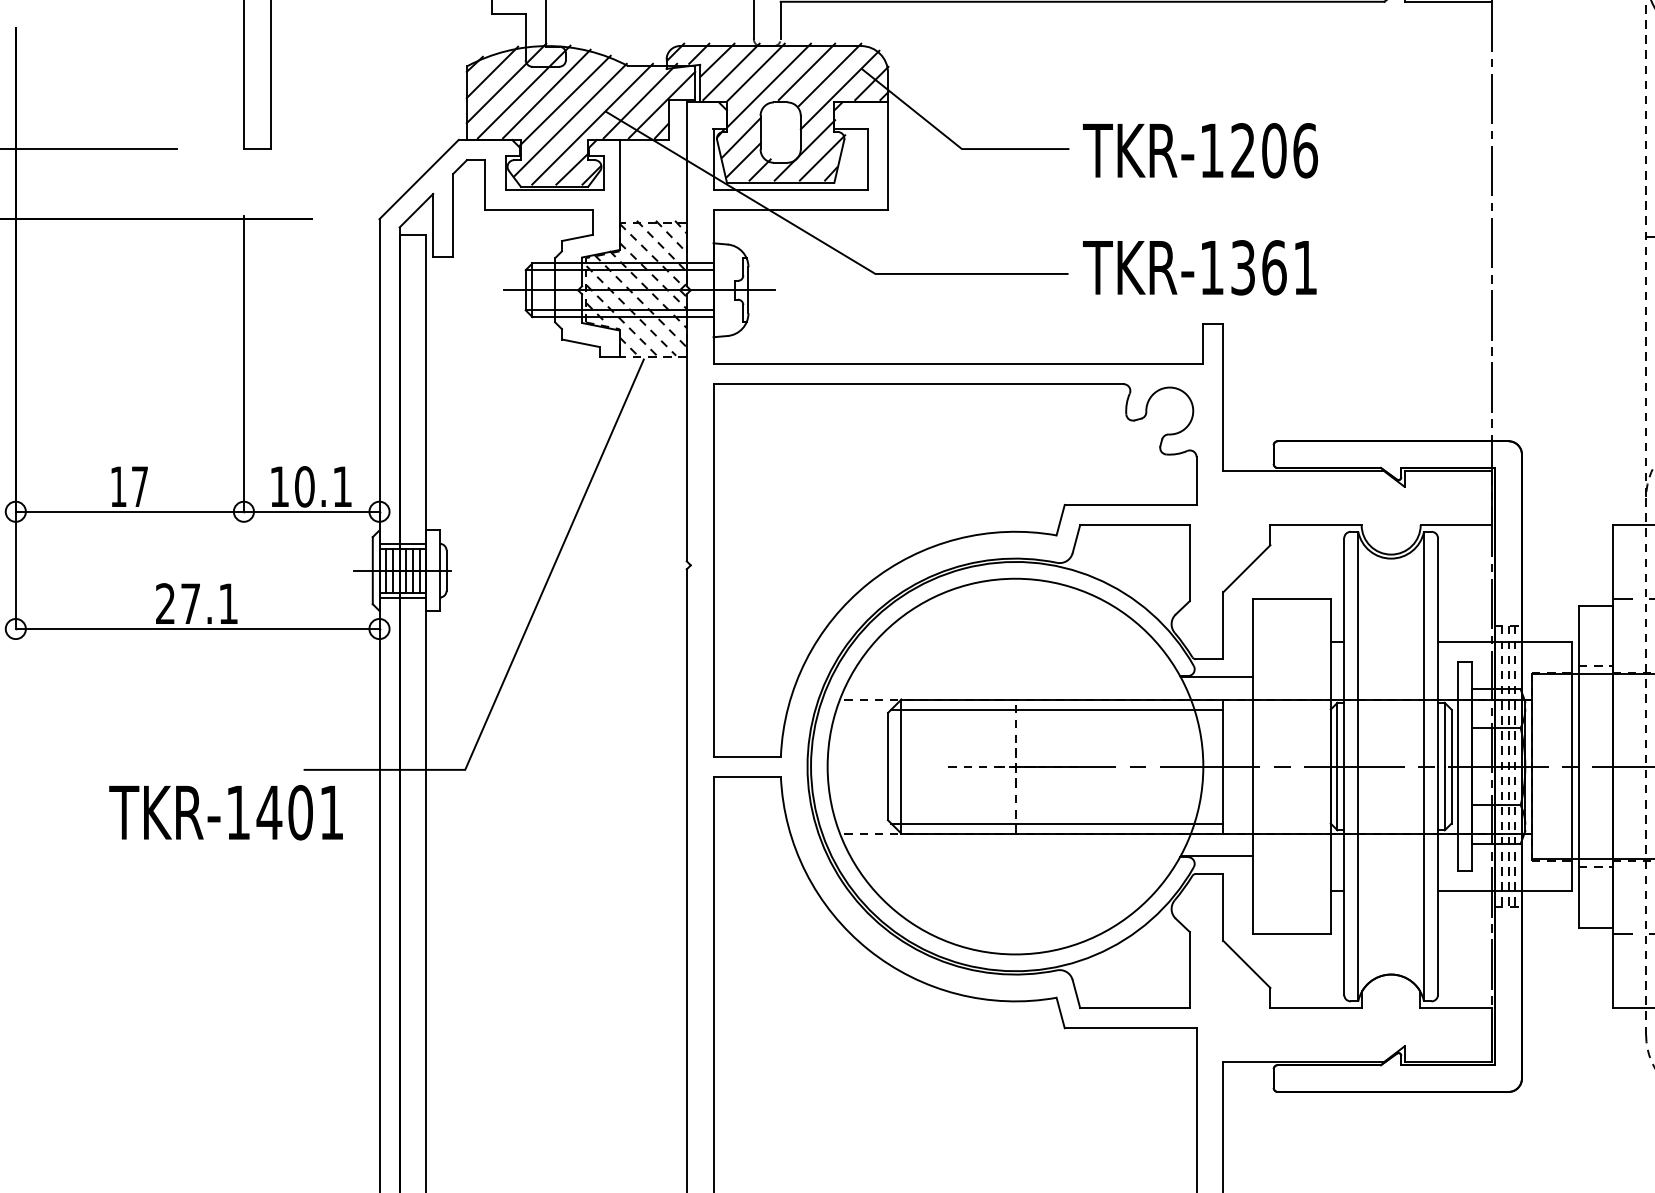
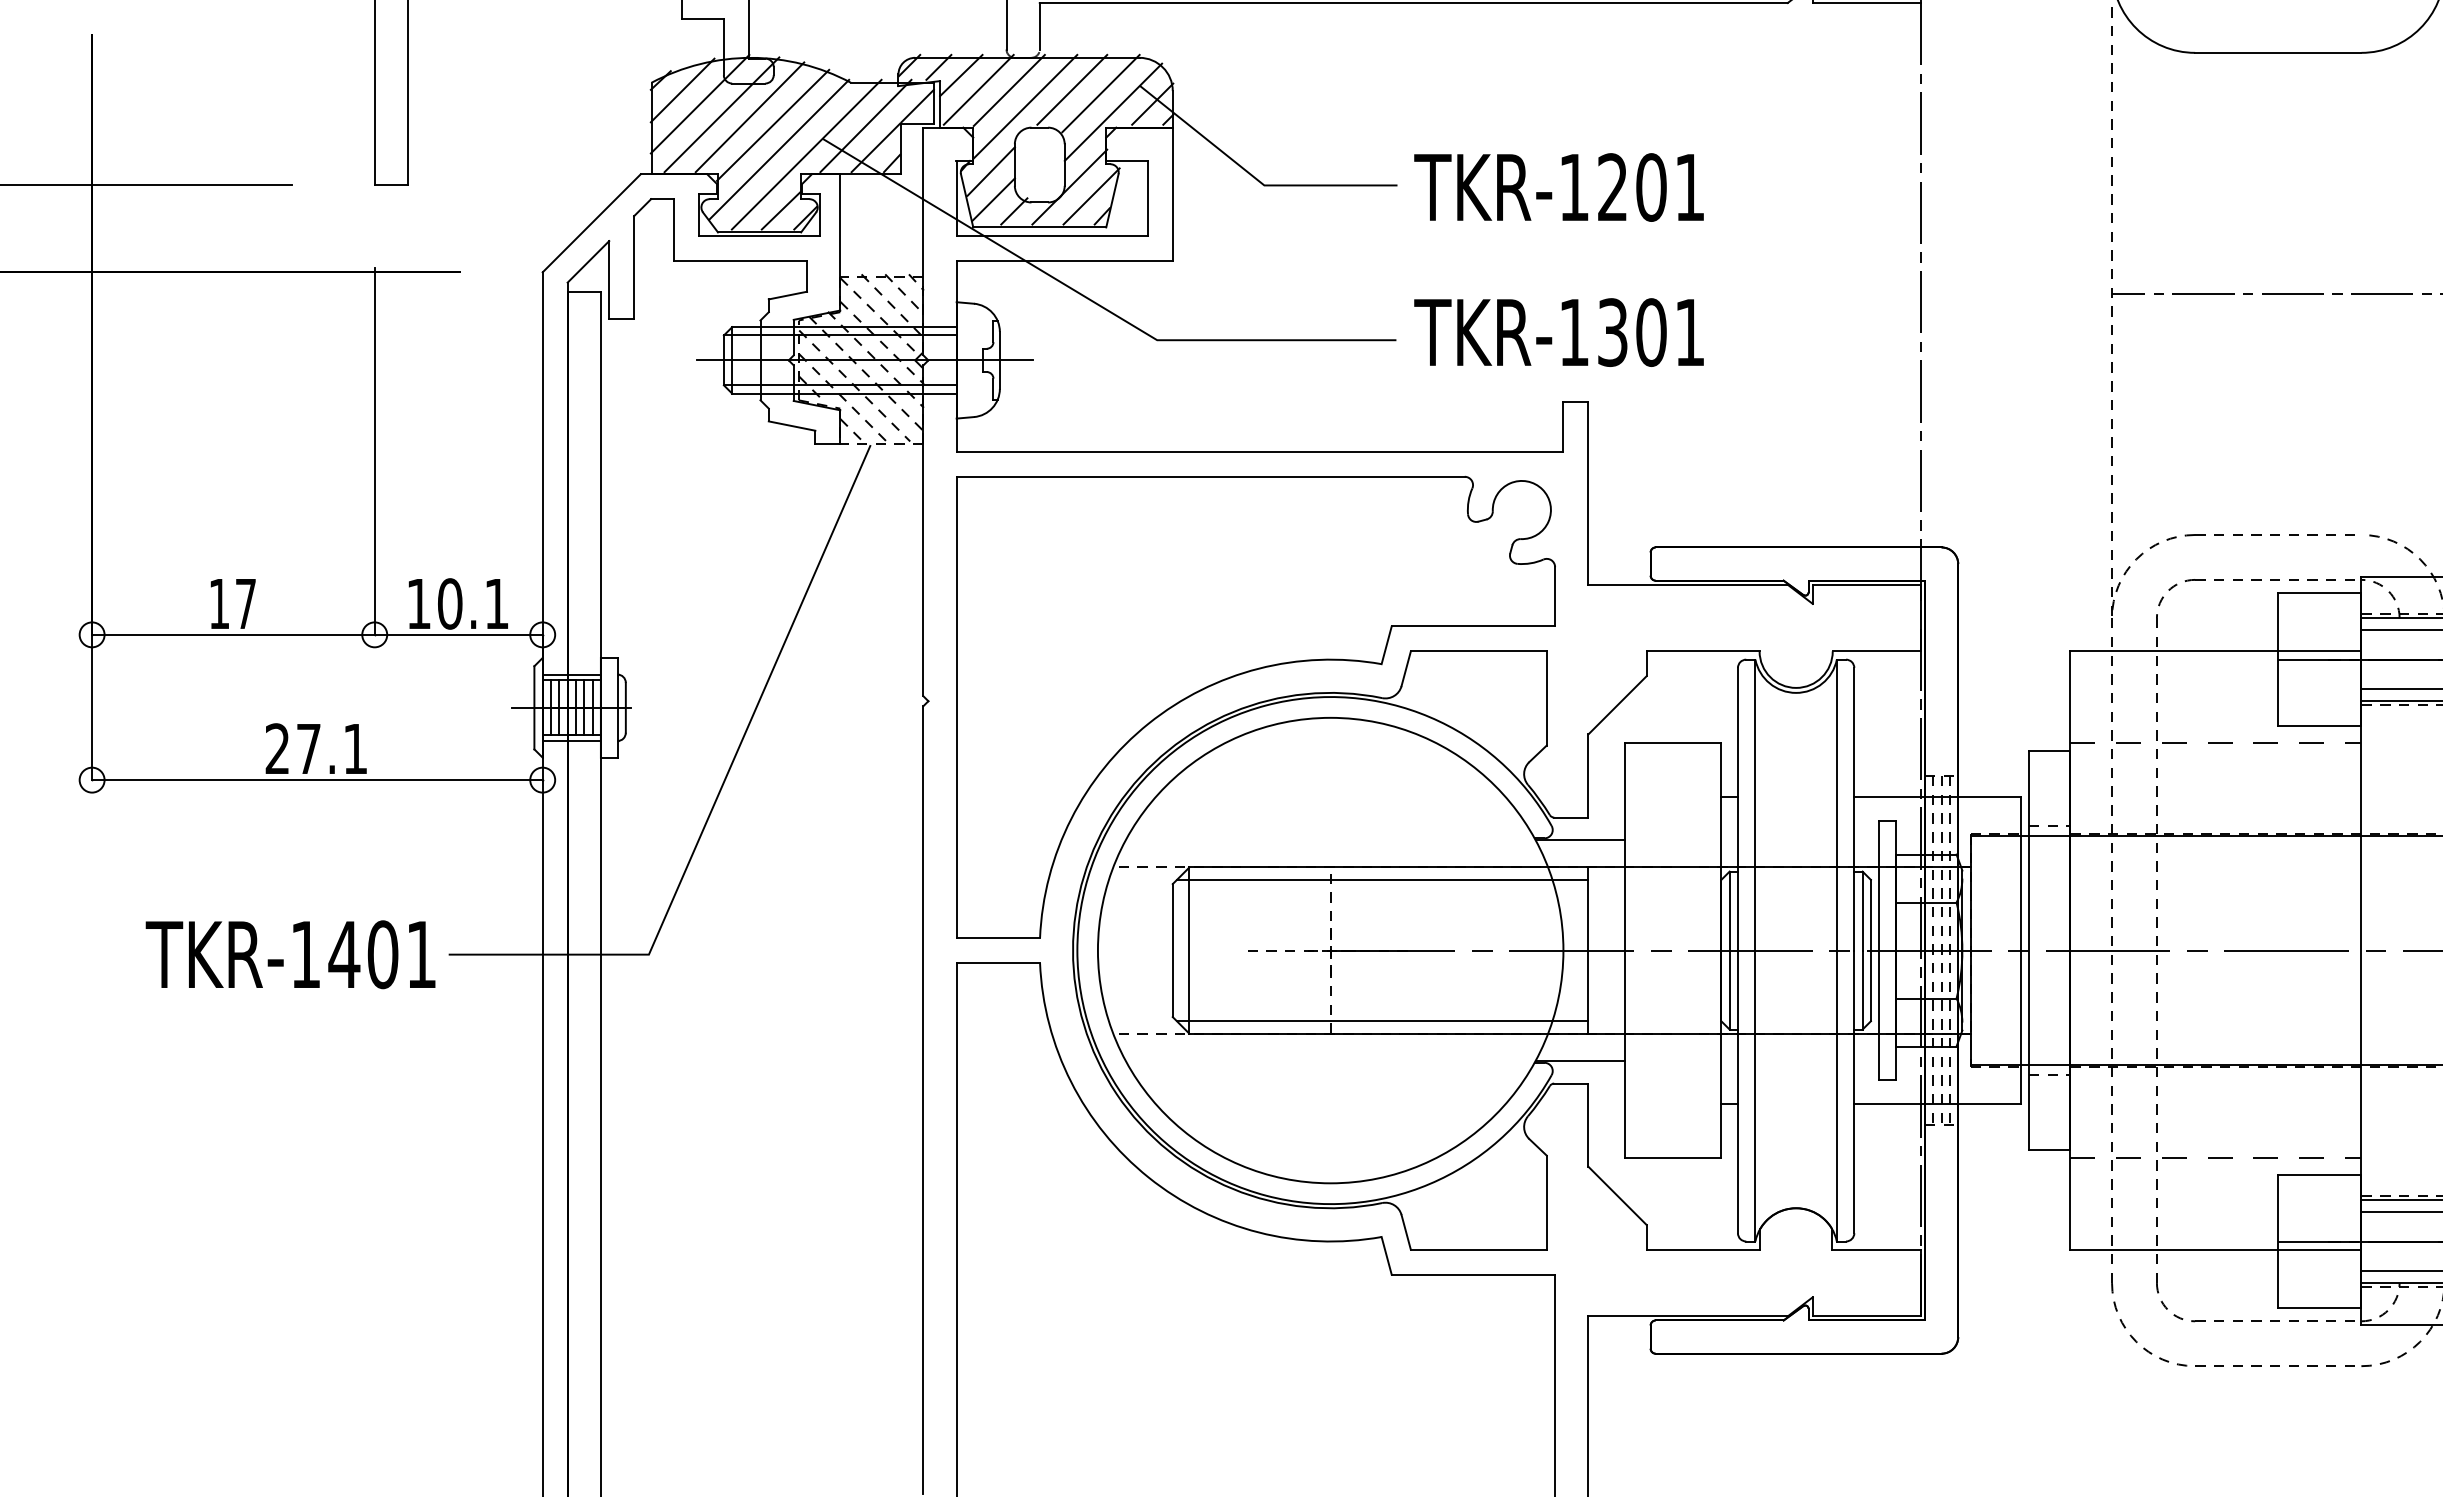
text: (1305, 150) -> (1690, 187), TKR-1206 -> TKR-1201
text: (1274, 267) -> (1651, 332), TKR-1361 -> TKR-1301
text: (225, 812) -> (290, 954), moved

